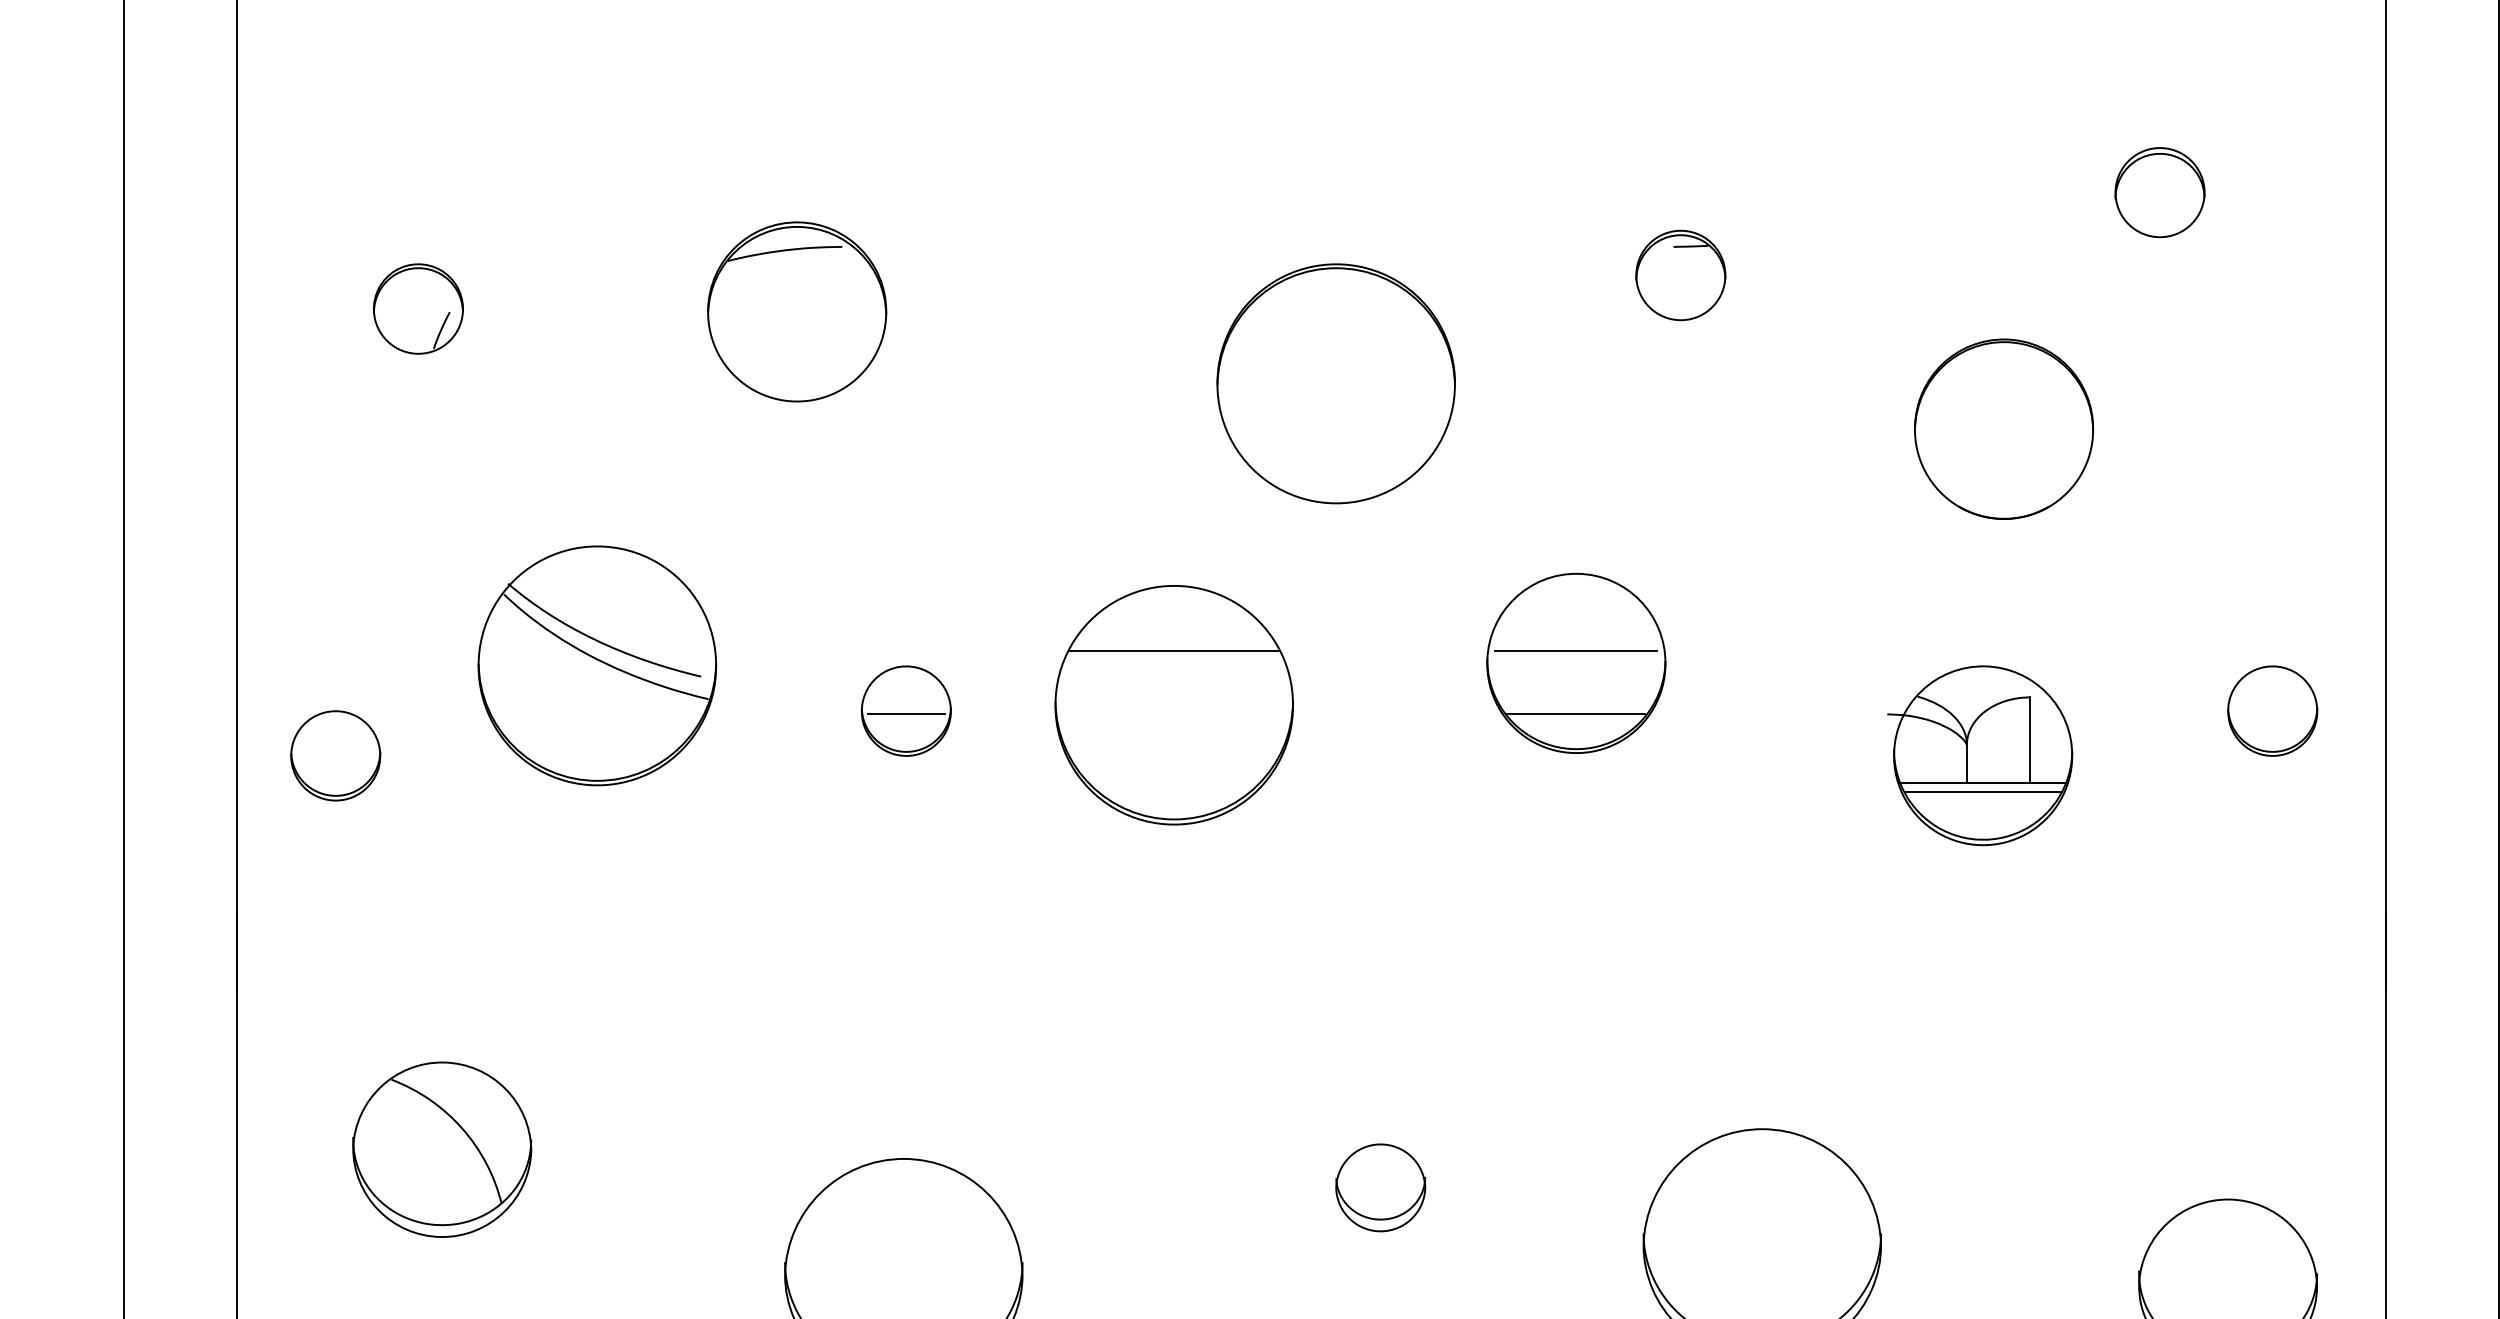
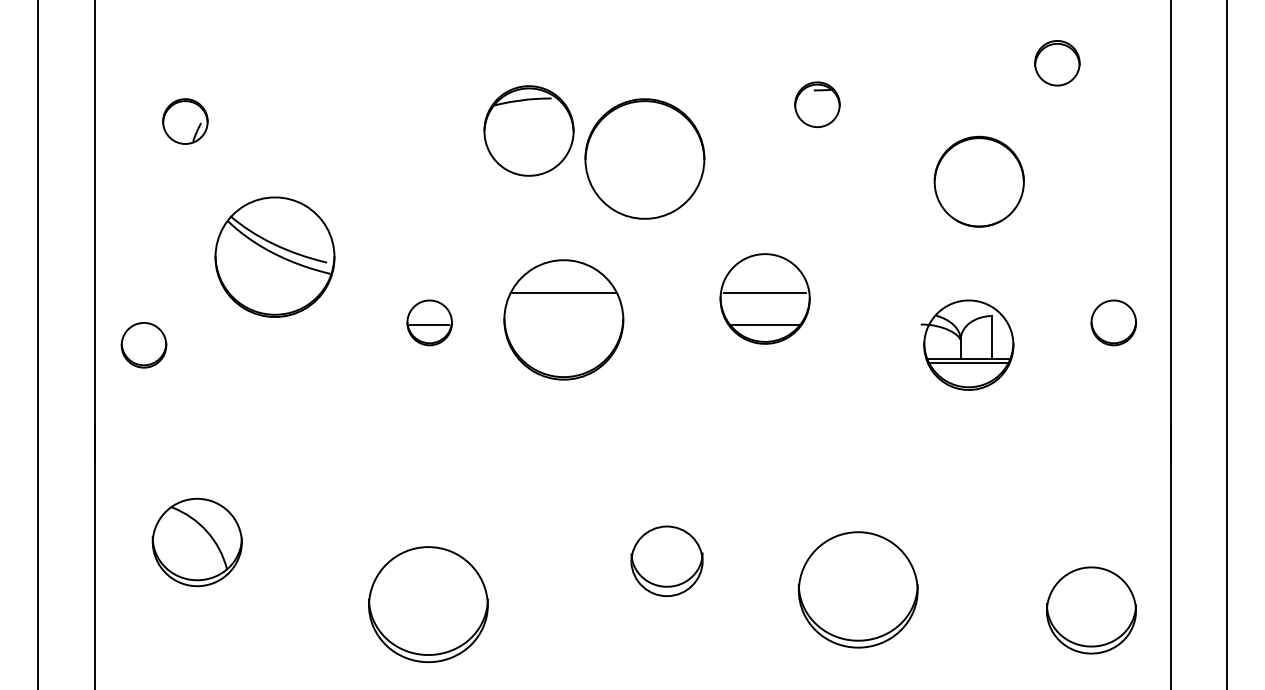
part: (796, 310) -> (528, 130), moved
part: (596, 664) -> (274, 256), moved
part: (1381, 1187) -> (667, 561), size x1.6

